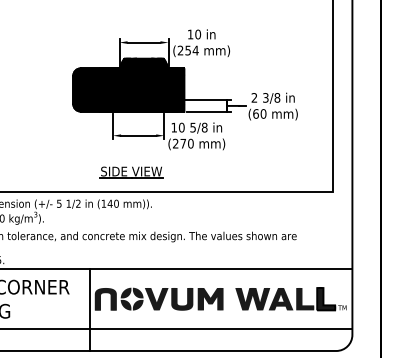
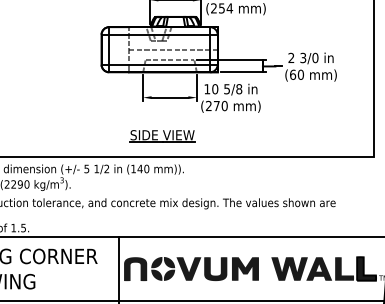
fill: (128, 84) -> (159, 43), removed
text: (277, 97) -> (315, 57), 3/8 -> 3/0

